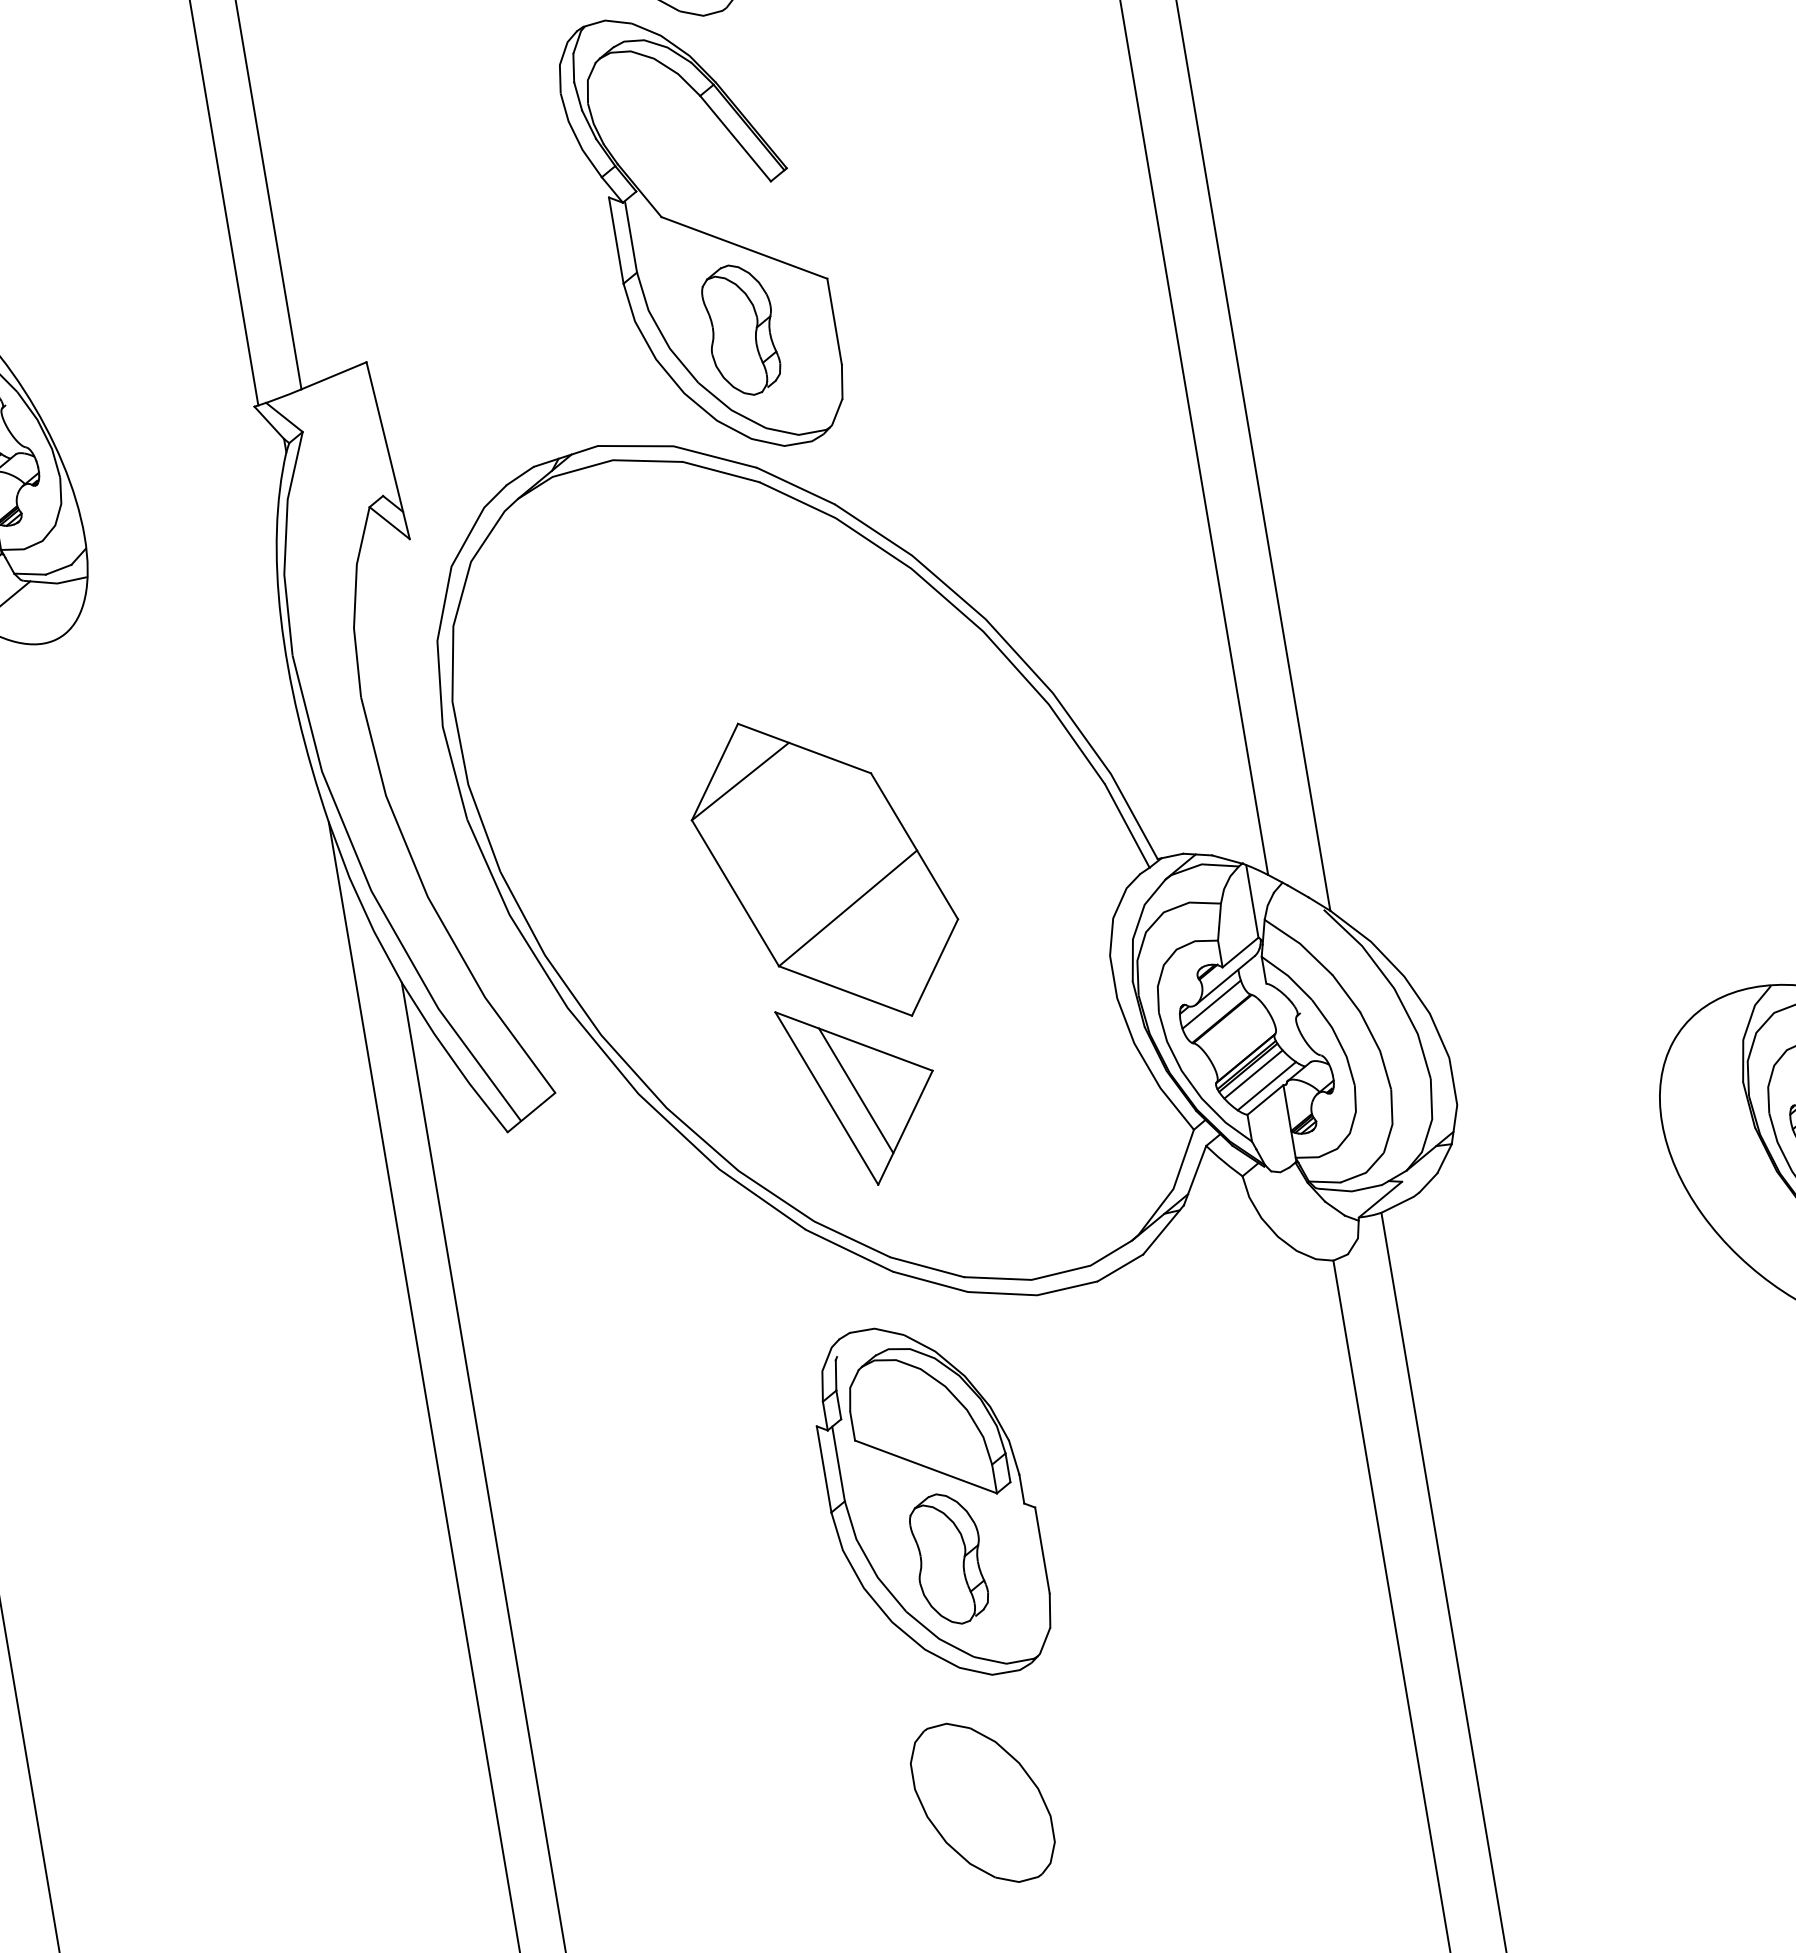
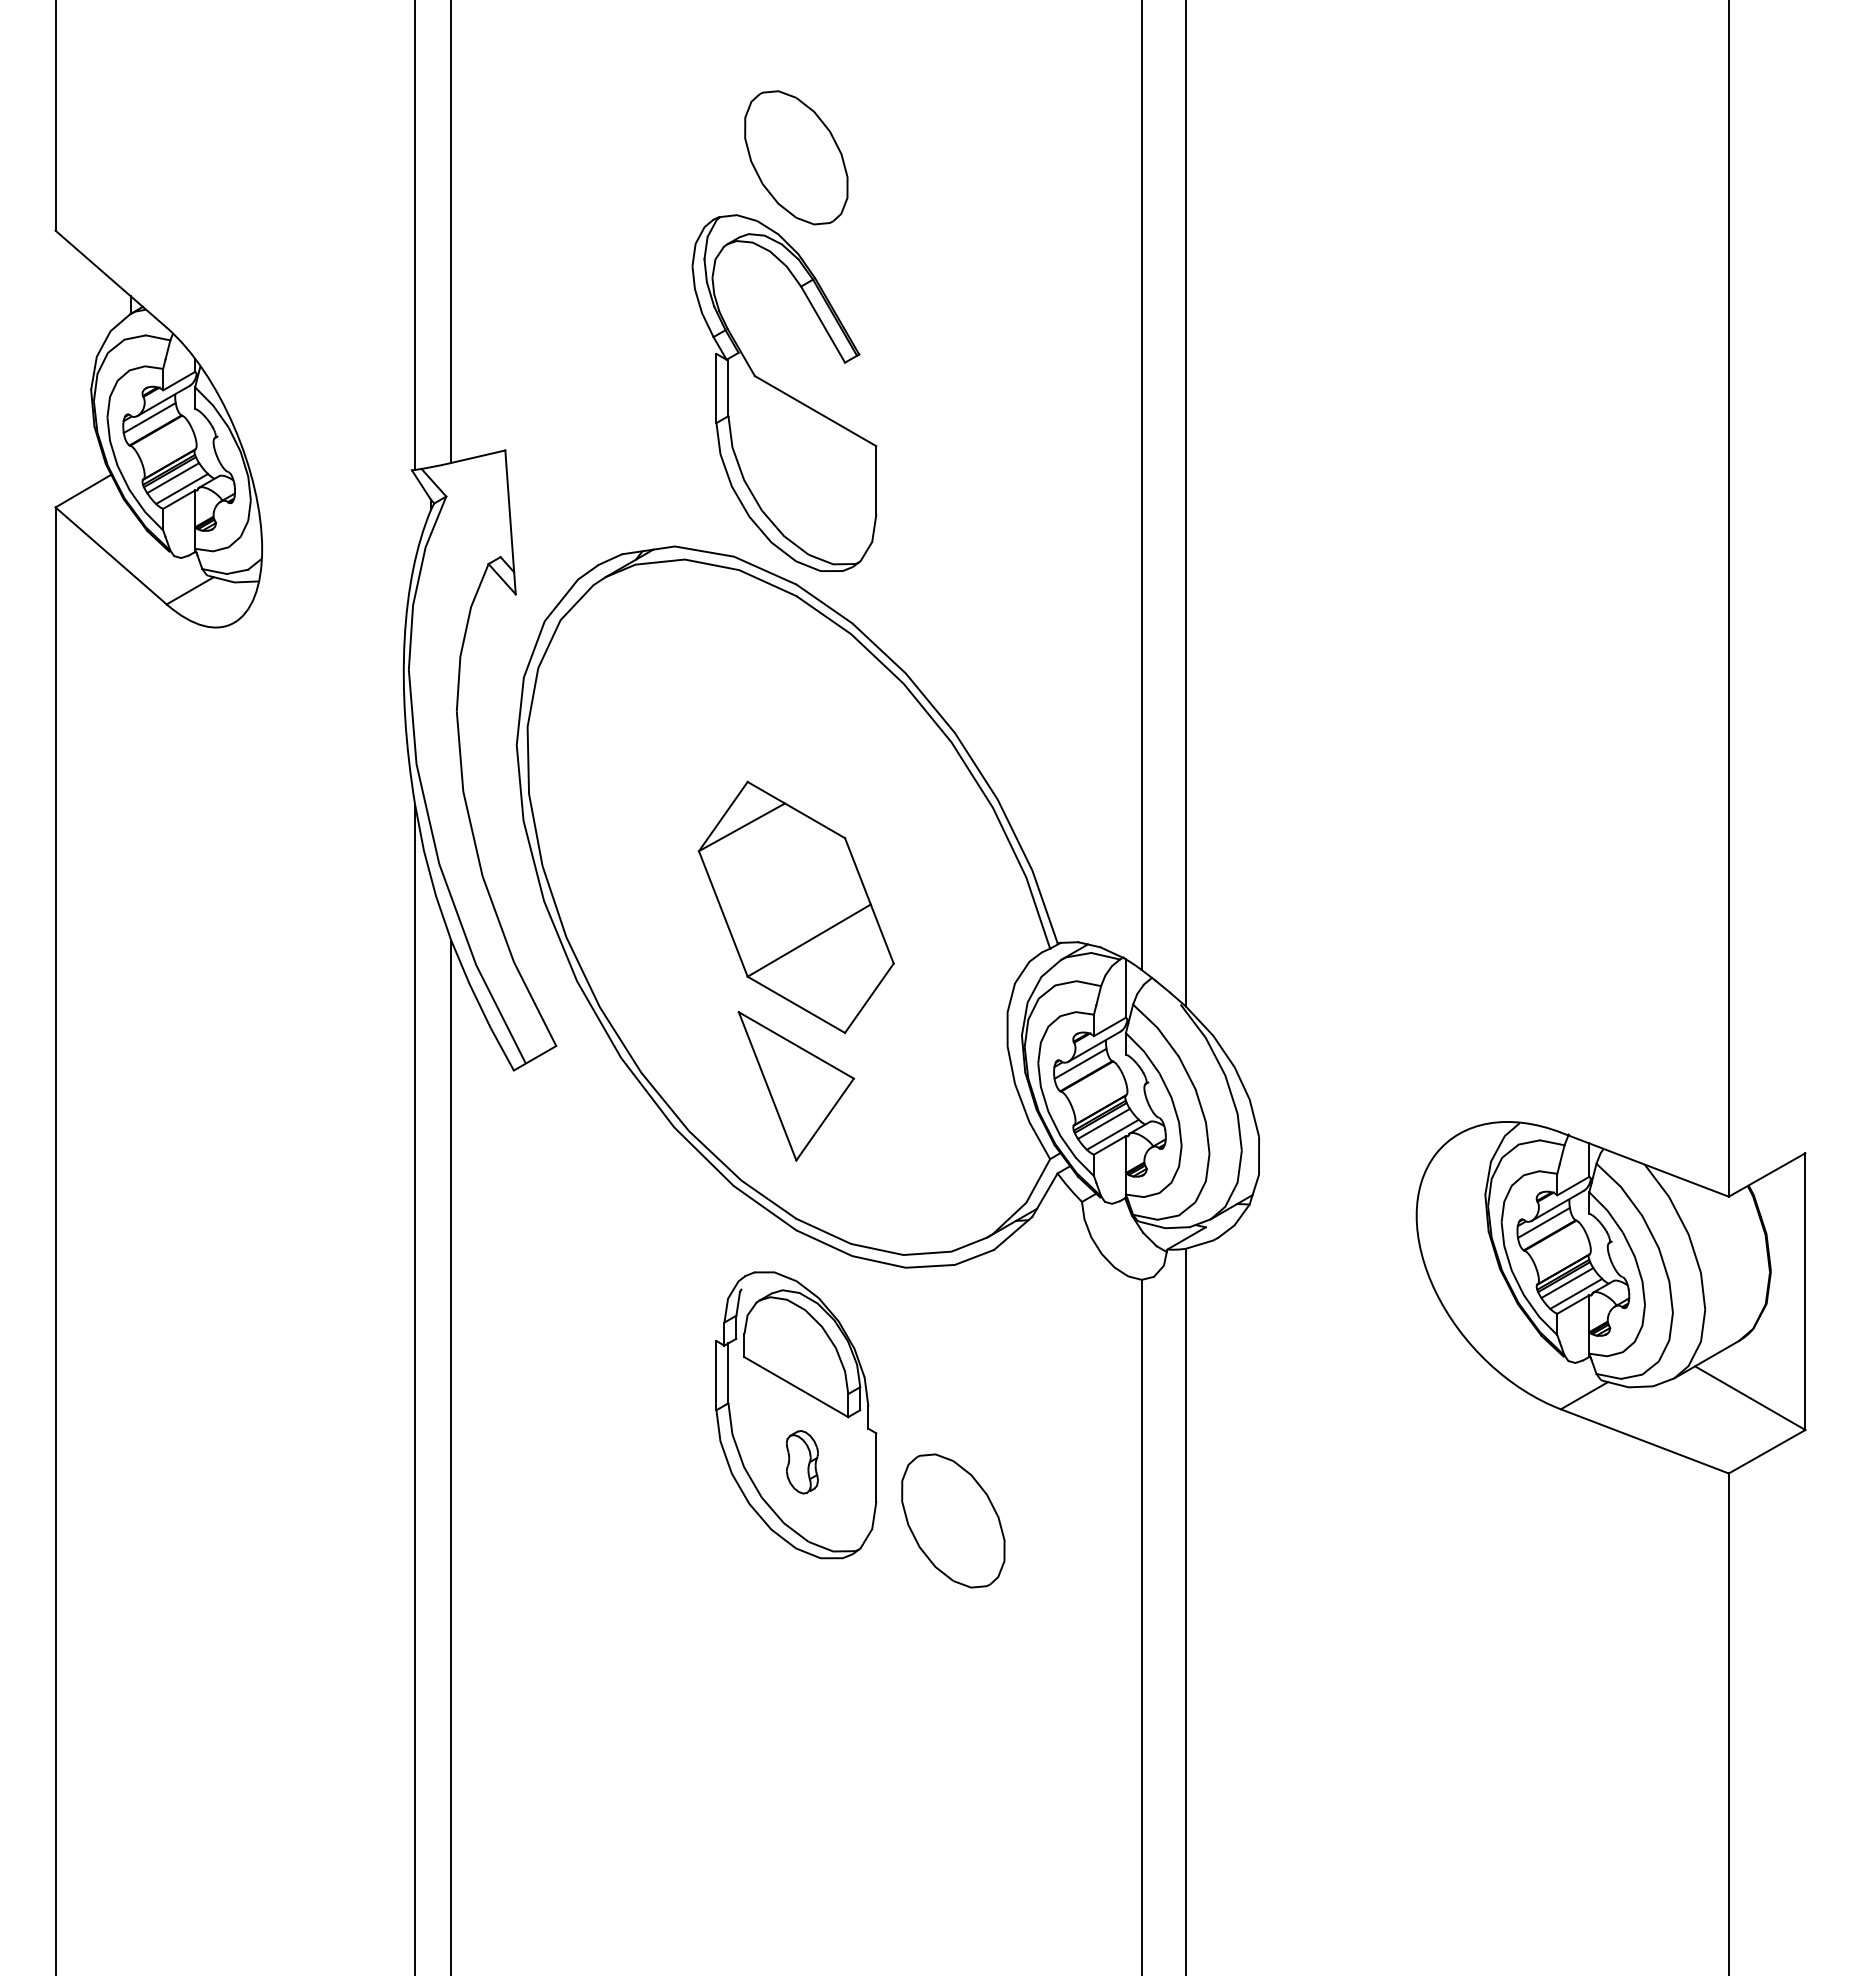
part: (741, 329) -> (802, 474), removed
line: (856, 1089) -> (791, 1083), removed
part: (949, 1559) -> (802, 1462), size x0.6
part: (982, 1802) -> (953, 1520), moved

